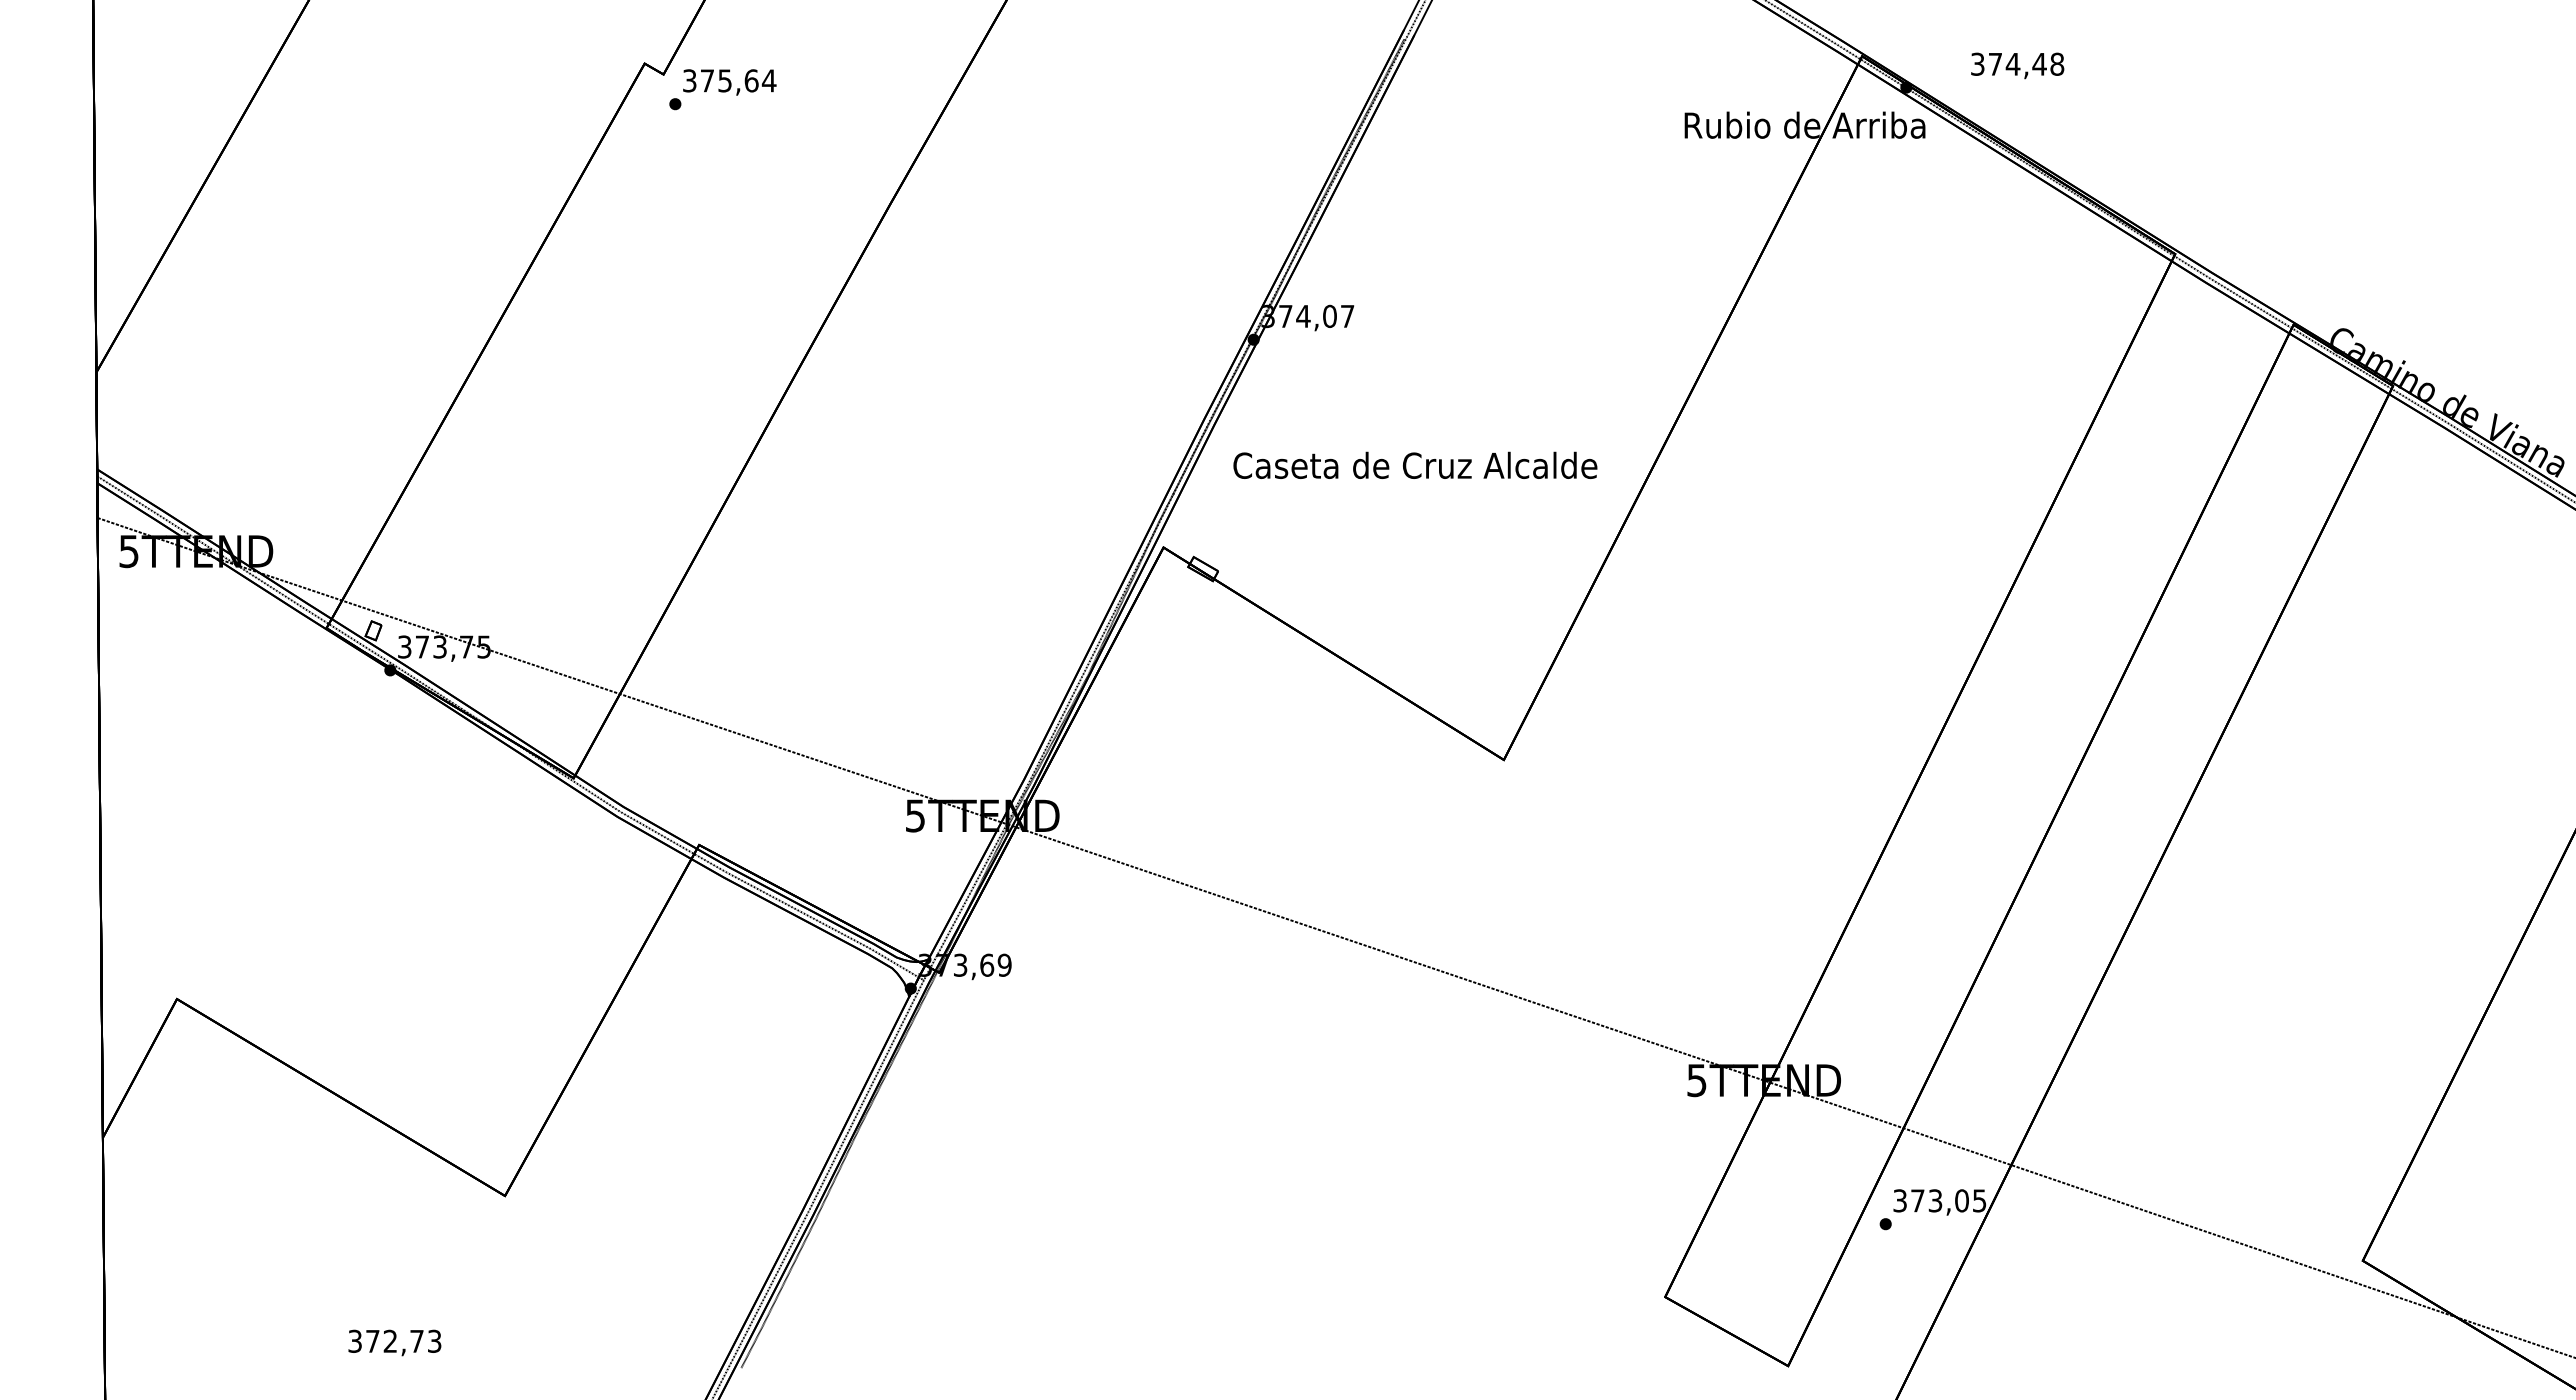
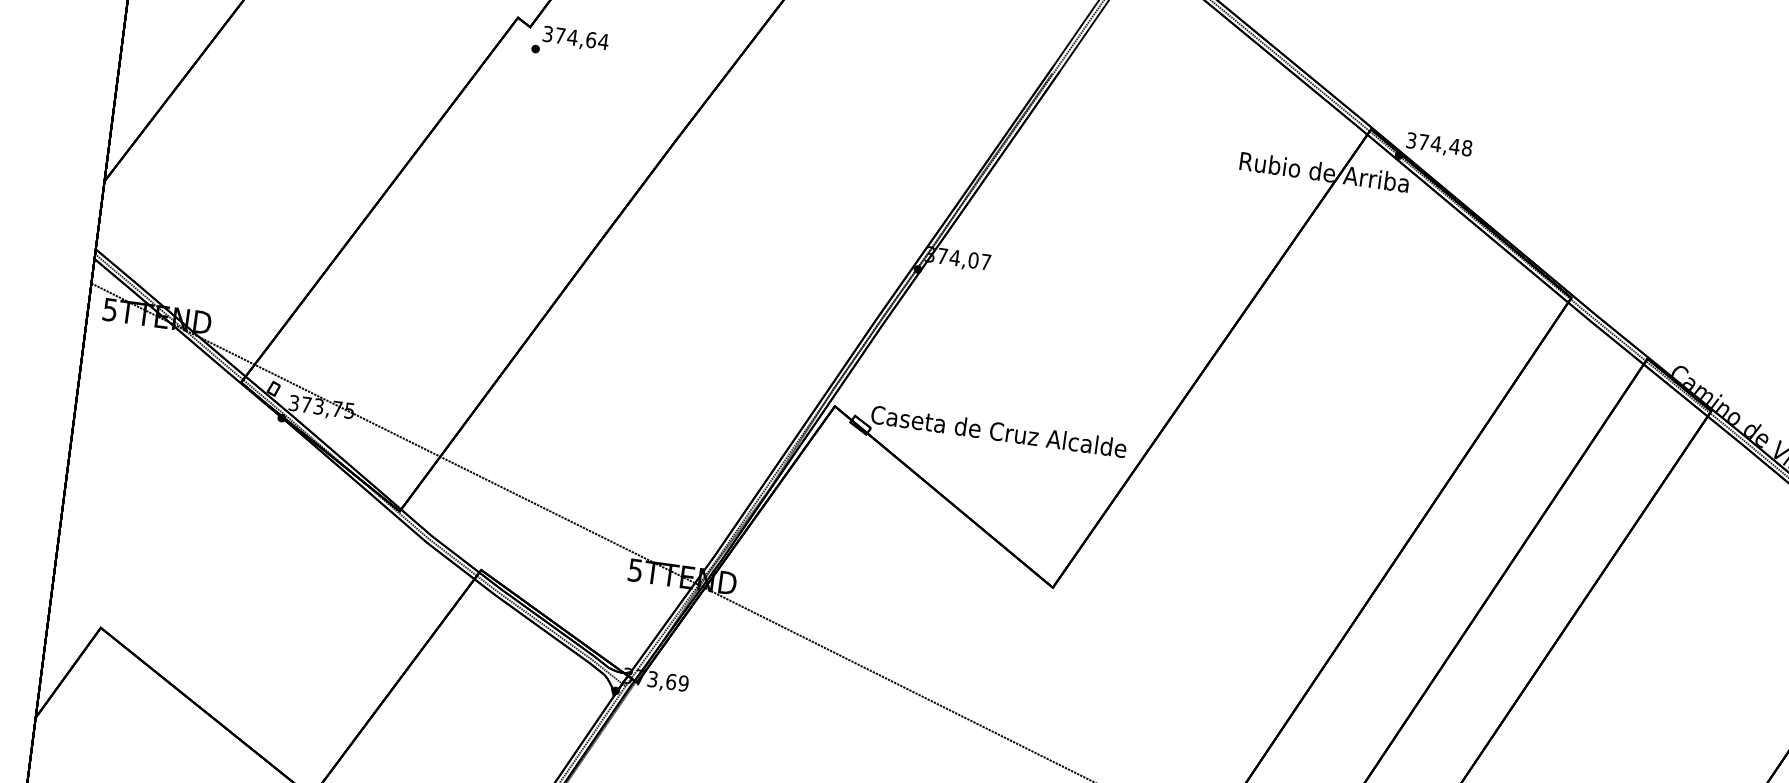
text: (2017, 65) -> (1439, 145), moved
text: (724, 80) -> (572, 37), 375,64 -> 374,64
text: (1415, 464) -> (999, 430), moved

